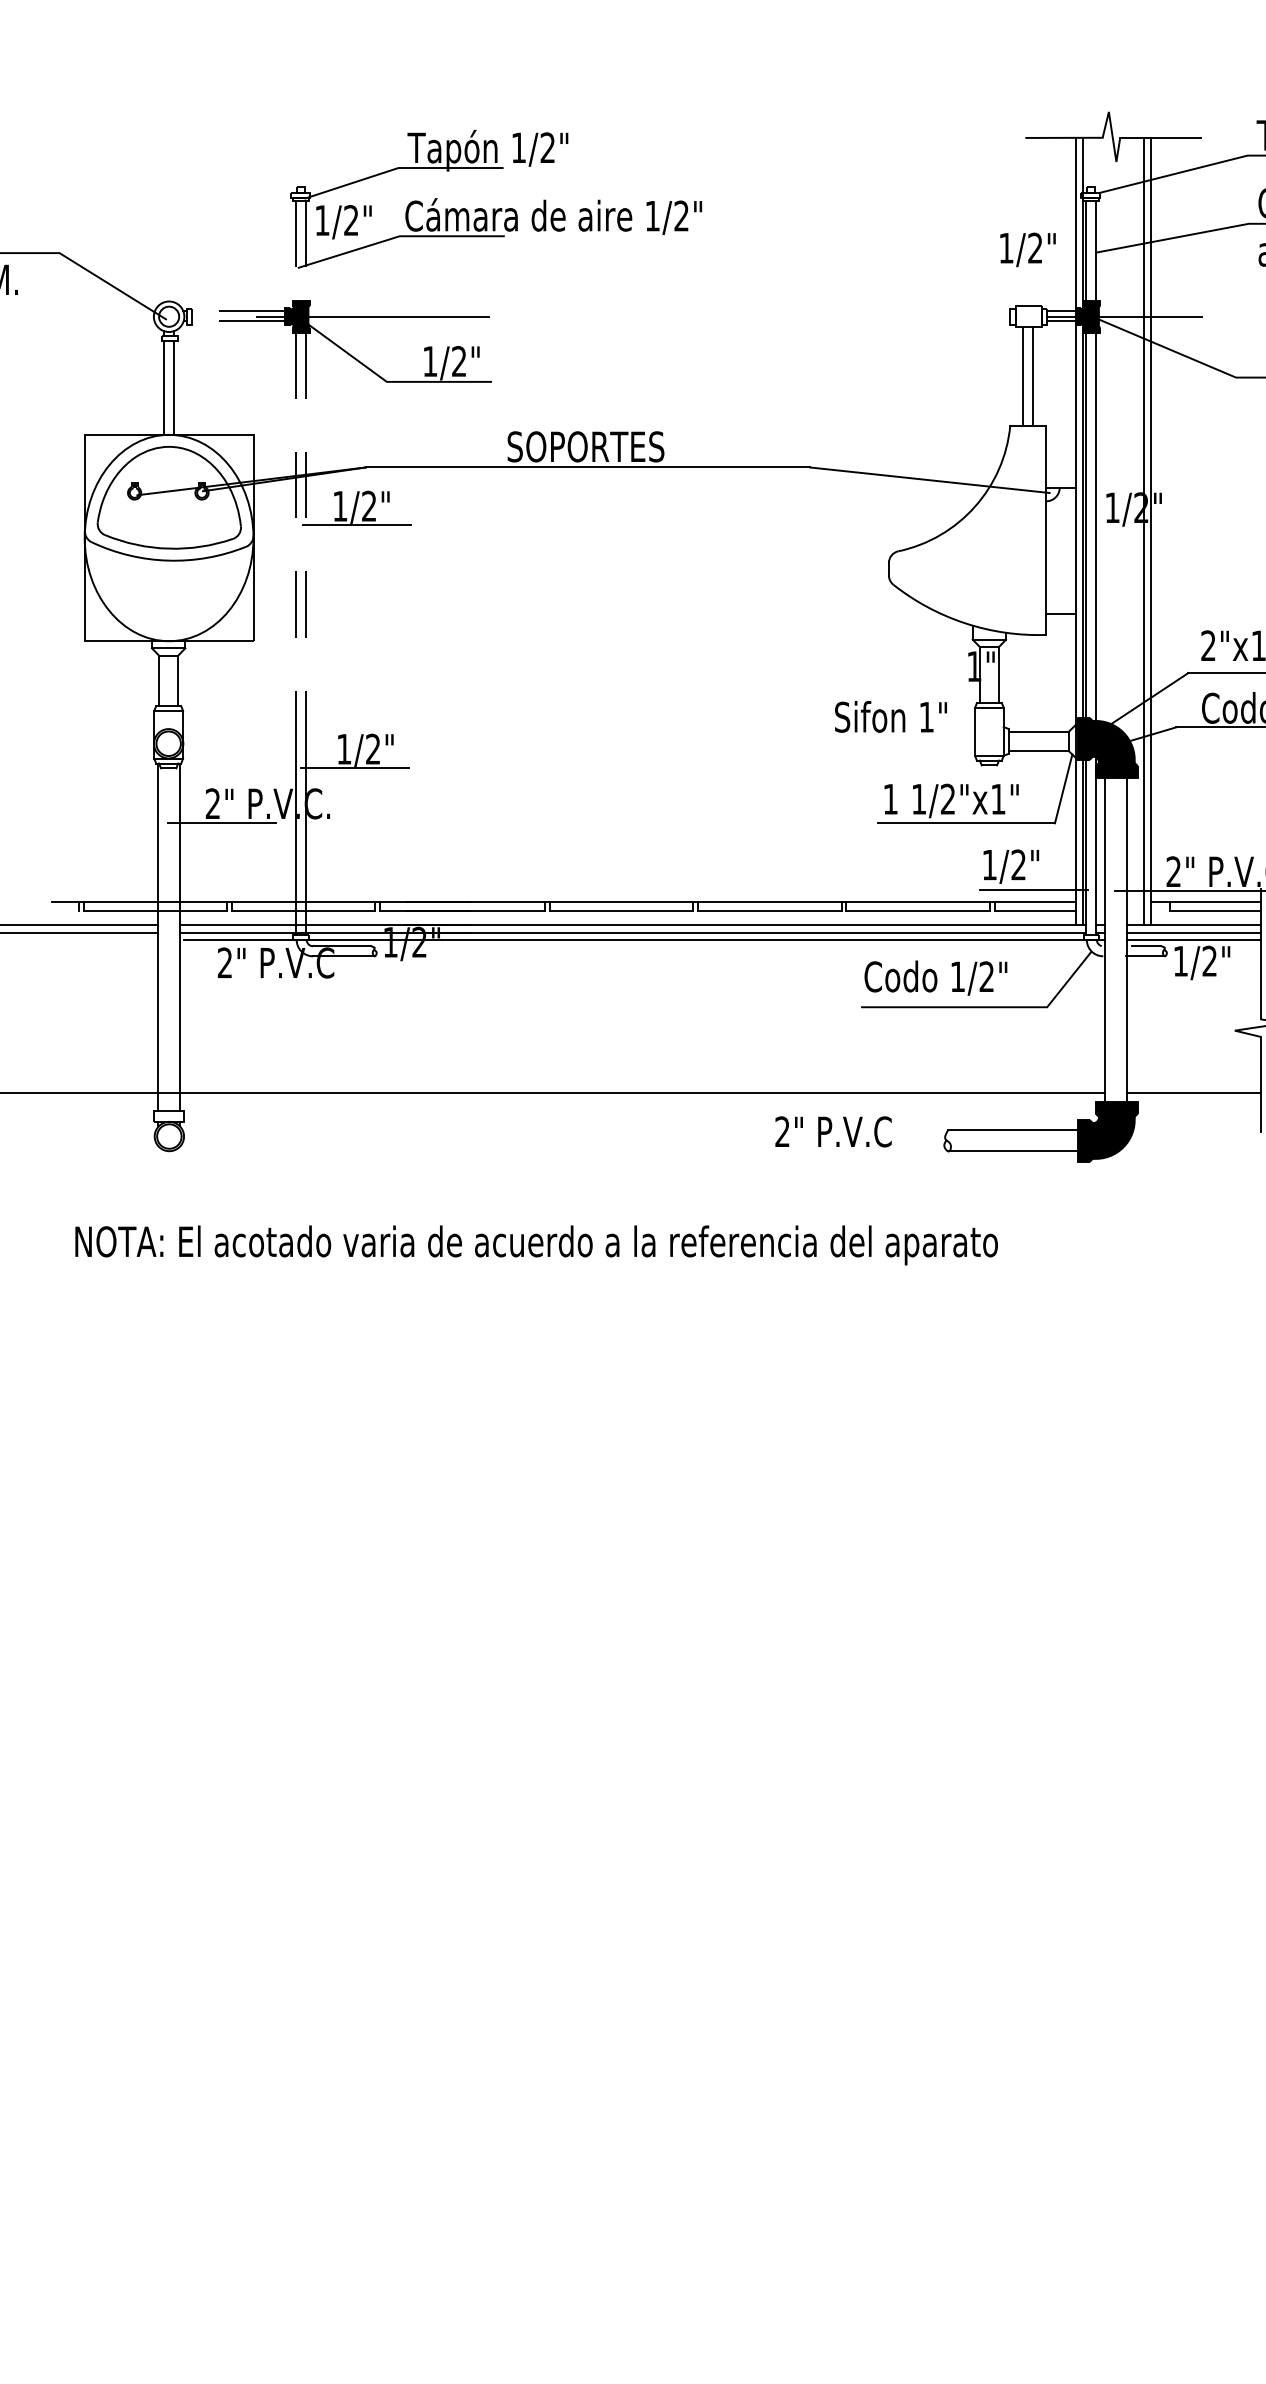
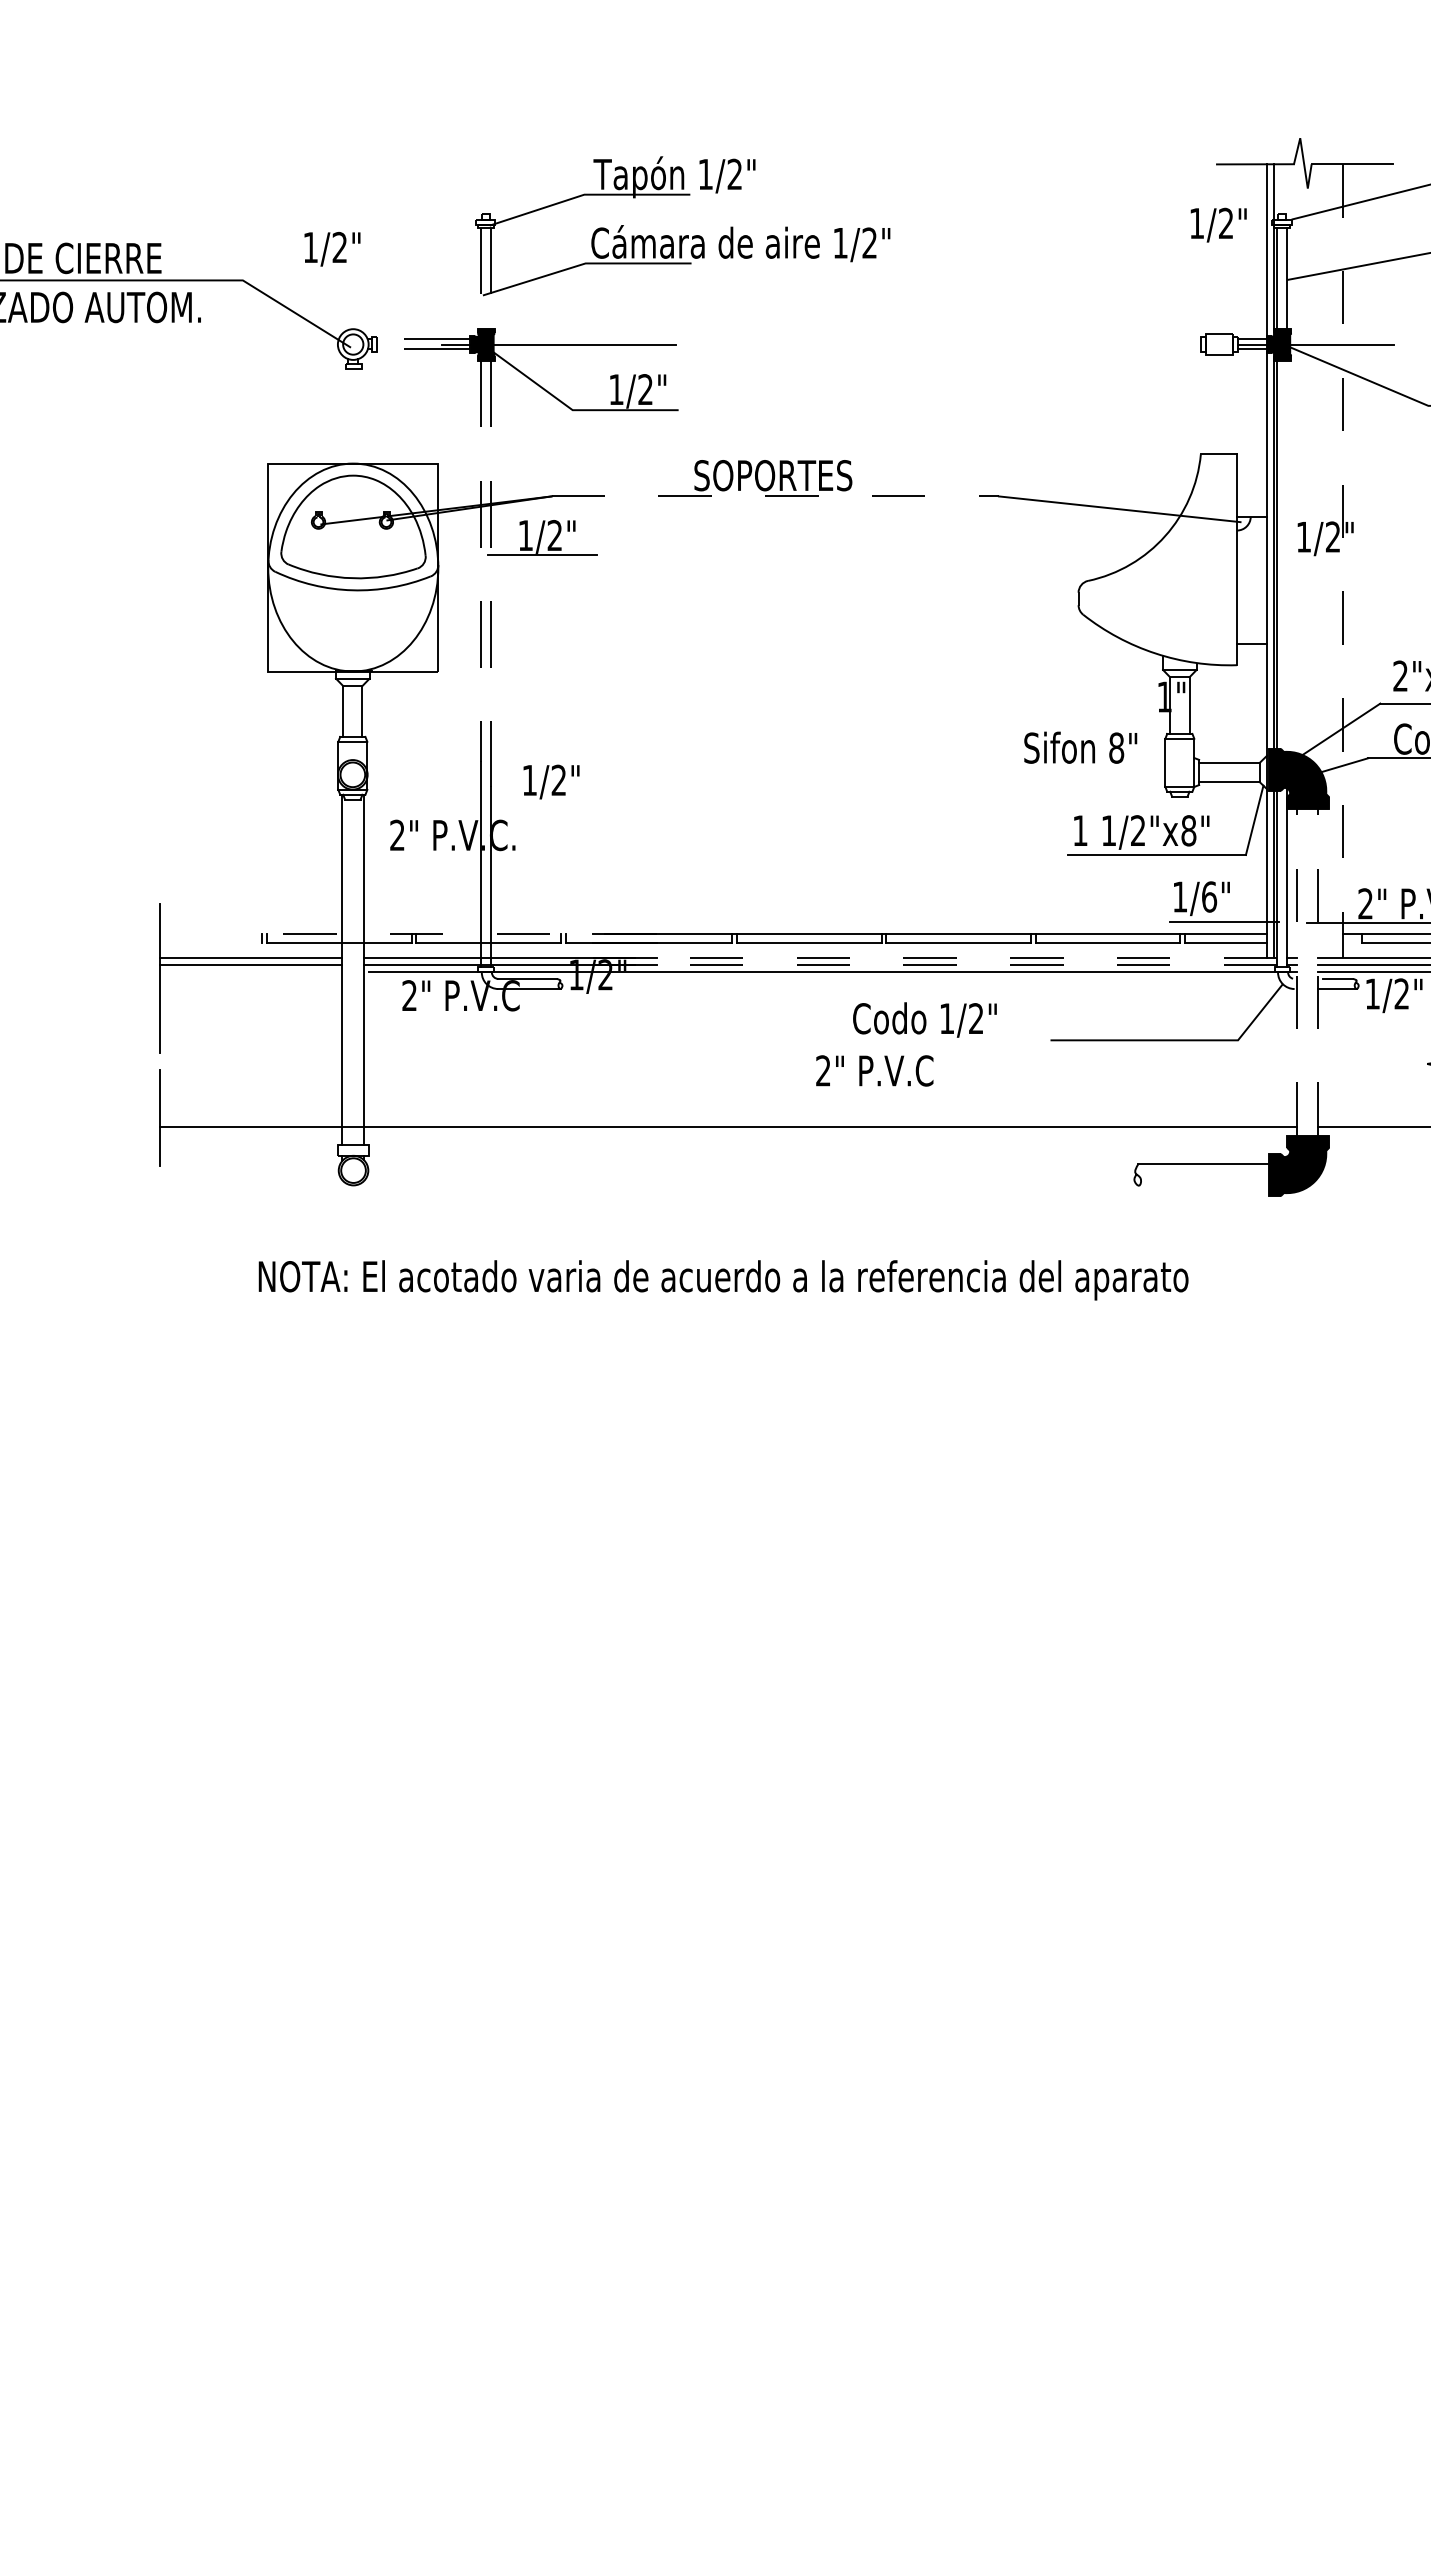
text: (344, 222) -> (332, 249), moved
text: (1027, 249) -> (1218, 224), moved
line: (1023, 376) -> (1214, 404), removed
line: (1032, 376) -> (1223, 404), removed
line: (164, 387) -> (348, 415), removed
line: (174, 387) -> (358, 415), removed
line: (588, 467) -> (775, 496), solid -> dashed
line: (1143, 531) -> (1335, 560), removed
line: (1096, 532) -> (1287, 561), removed
line: (1150, 532) -> (1342, 561), solid -> dashed
text: (926, 716) -> (1116, 747), 1" -> 8"
line: (353, 768) -> (539, 799), removed
text: (997, 798) -> (1188, 830), 1/2"x1" -> 1/2"x8"
line: (221, 822) -> (406, 854), removed
text: (1018, 864) -> (1209, 896), 1/2" -> 1/6"
line: (260, 901) -> (445, 933), solid -> dashed
line: (746, 925) -> (935, 957), solid -> dashed
line: (746, 932) -> (935, 965), solid -> dashed
line: (1105, 939) -> (1296, 972), solid -> dashed
line: (1127, 939) -> (1318, 972), solid -> dashed
text: (935, 977) -> (924, 1019), moved
text: (833, 1131) -> (874, 1070), moved
line: (1013, 1151) -> (1204, 1185), removed

